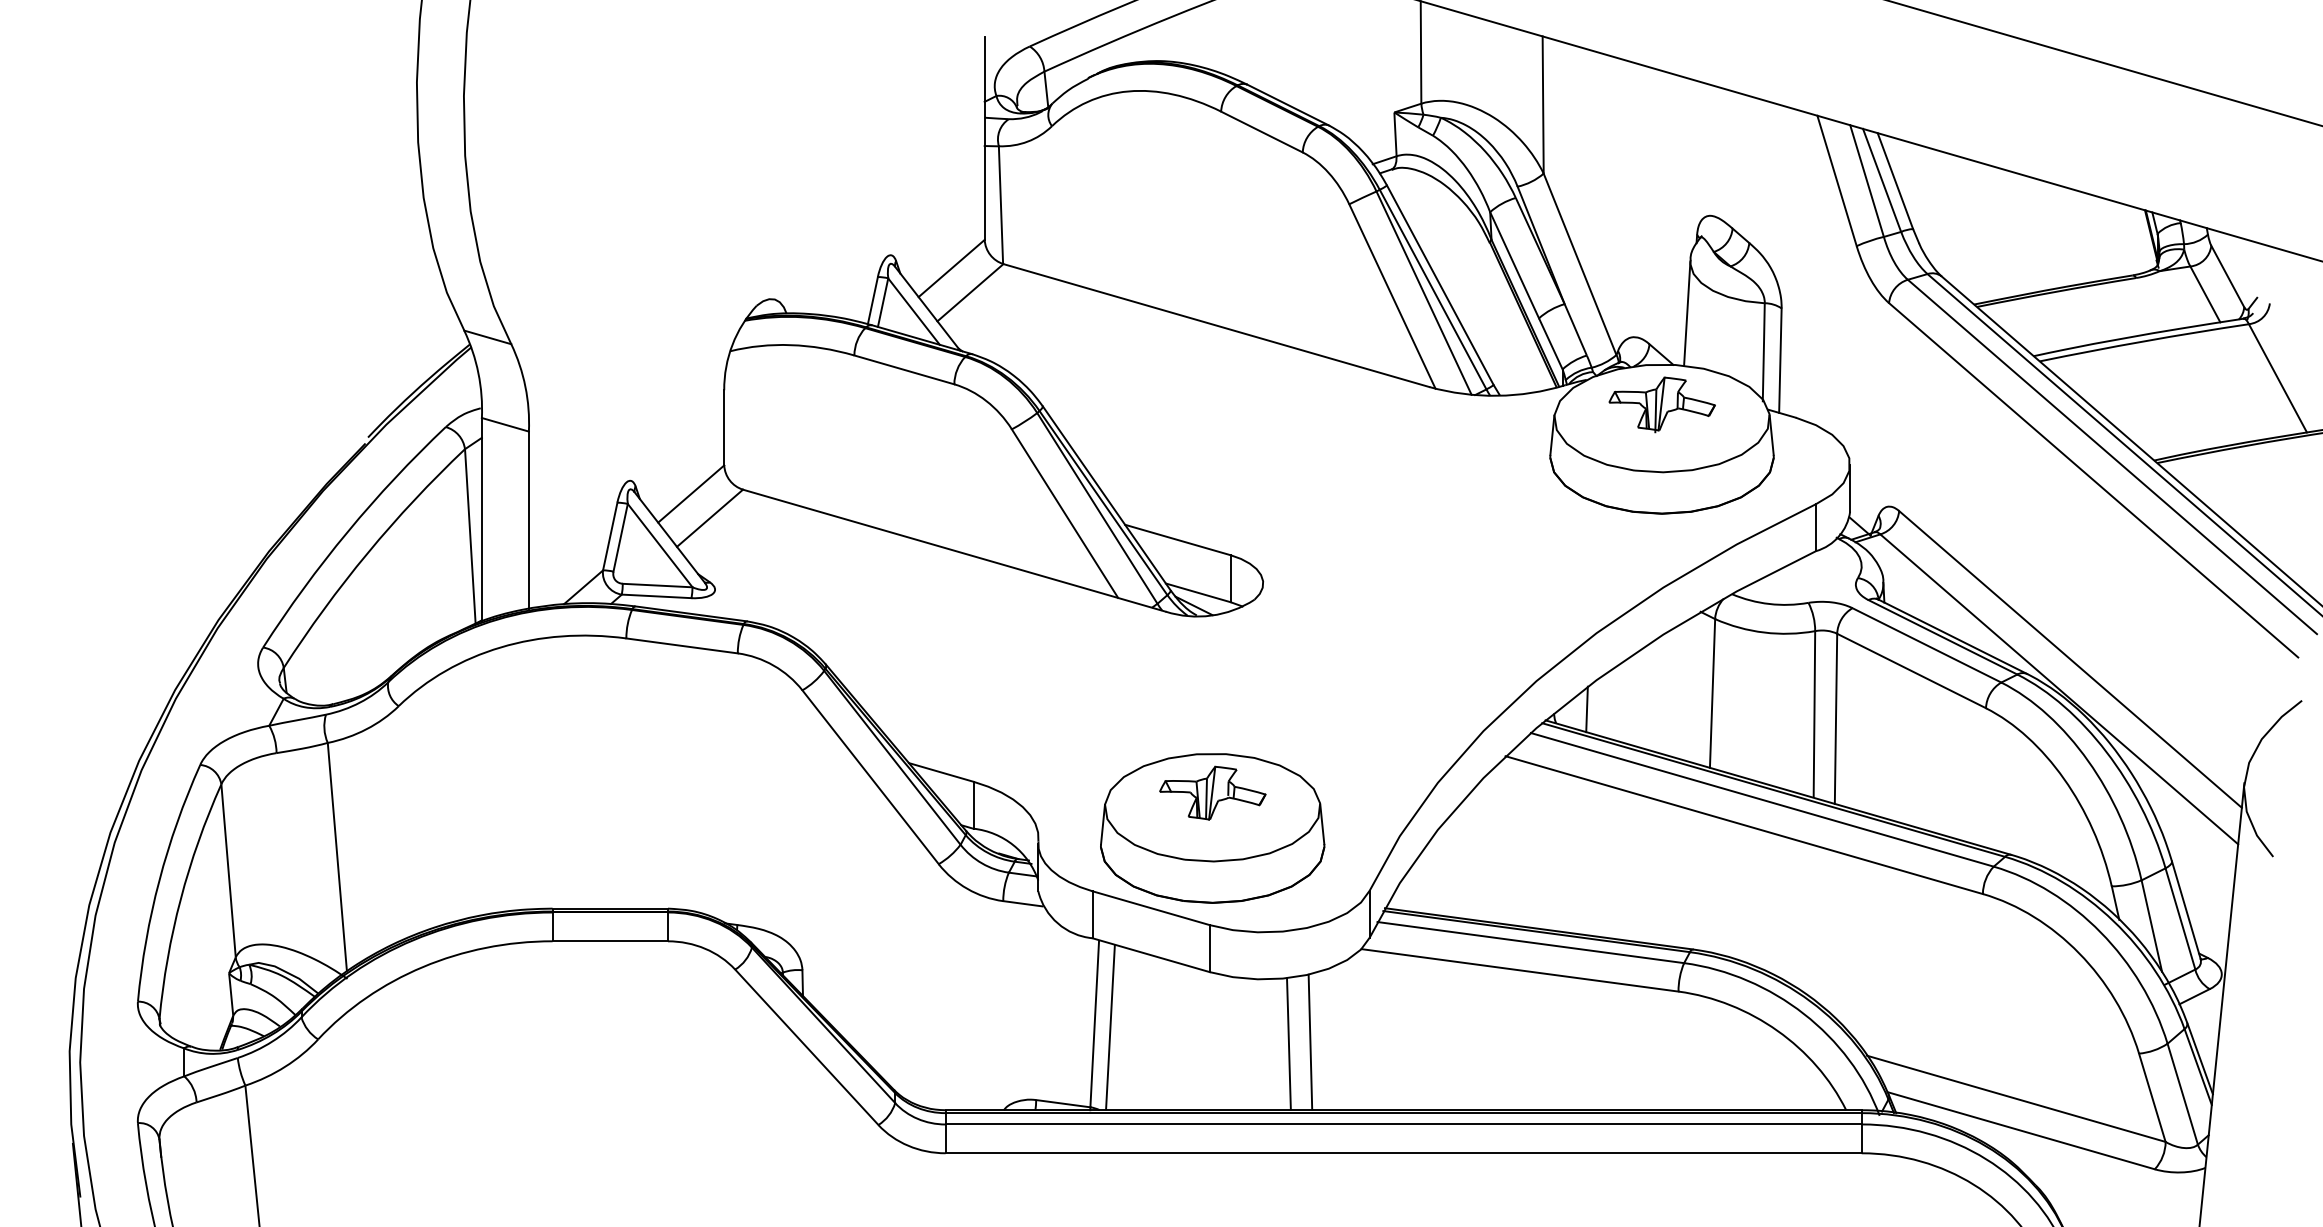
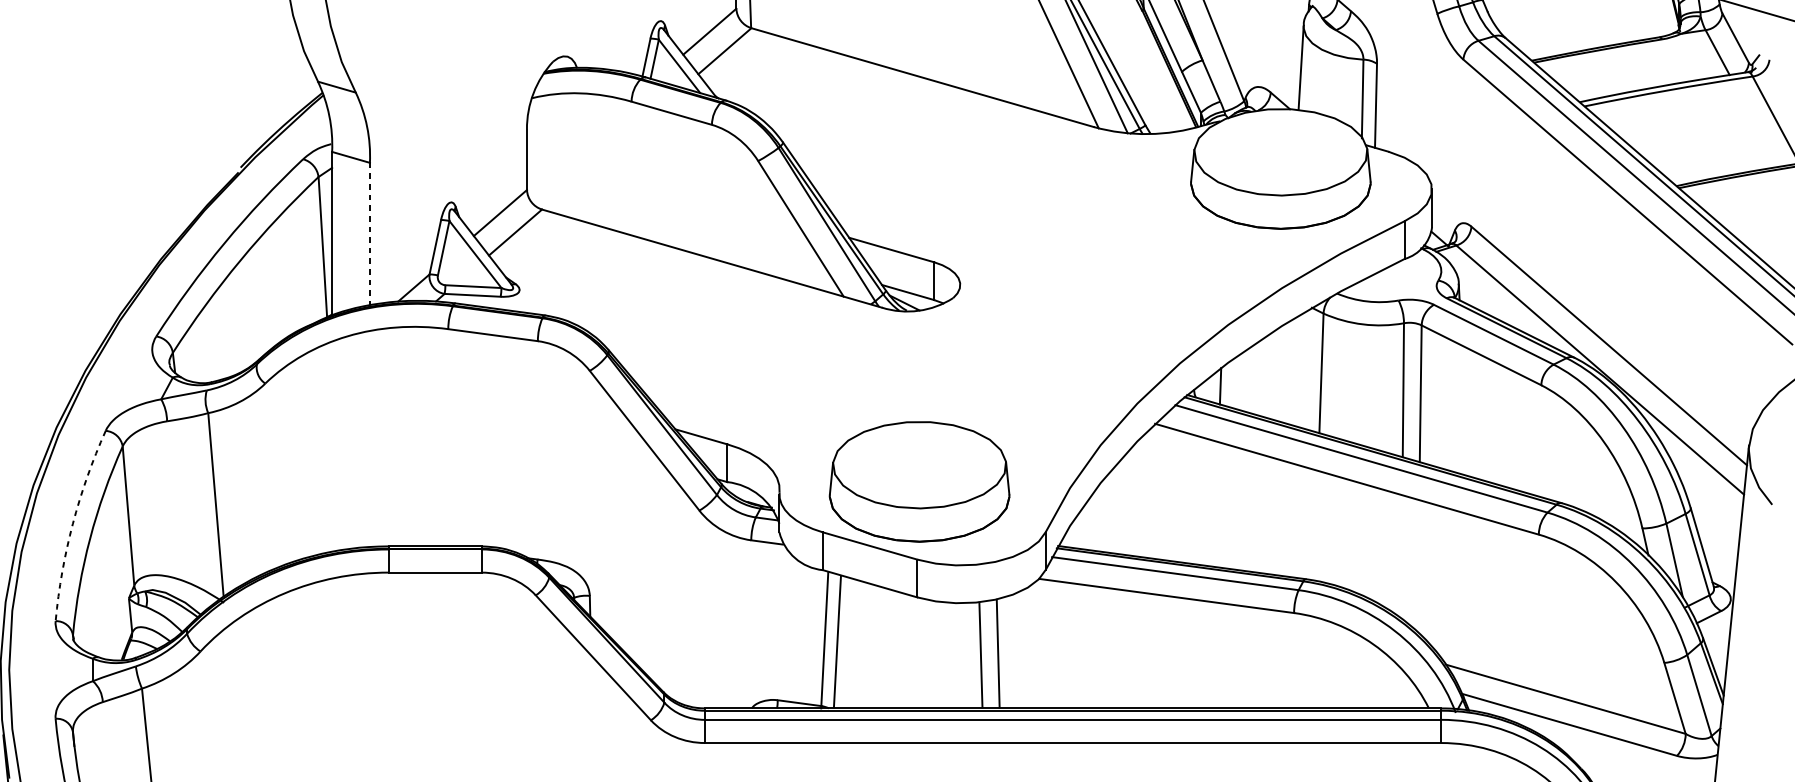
part: (1661, 404) -> (1280, 141), removed
line: (528, 520) -> (369, 234), solid -> dashed
part: (1212, 792) -> (919, 452), removed
arc: (159, 880) -> (72, 523), solid -> dashed

